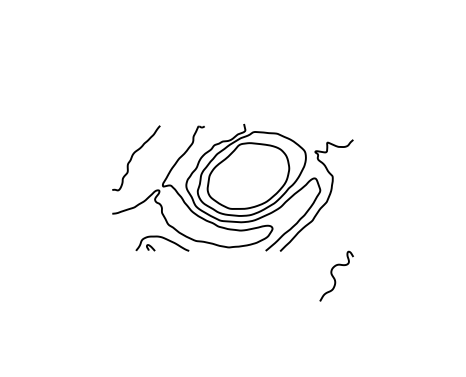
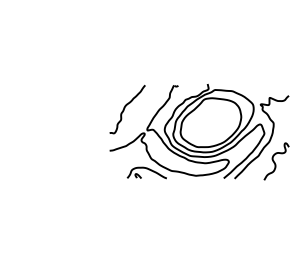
curve: (334, 277) -> (274, 162), moved

